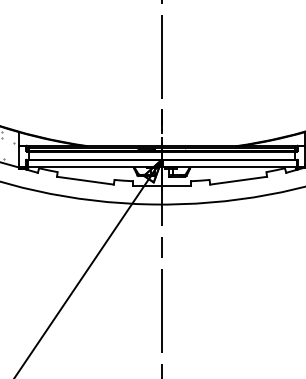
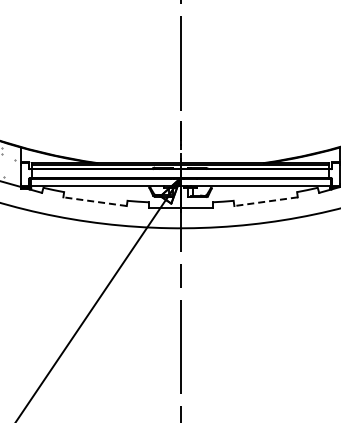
line: (84, 180) -> (94, 201), solid -> dashed
line: (238, 180) -> (265, 201), solid -> dashed

